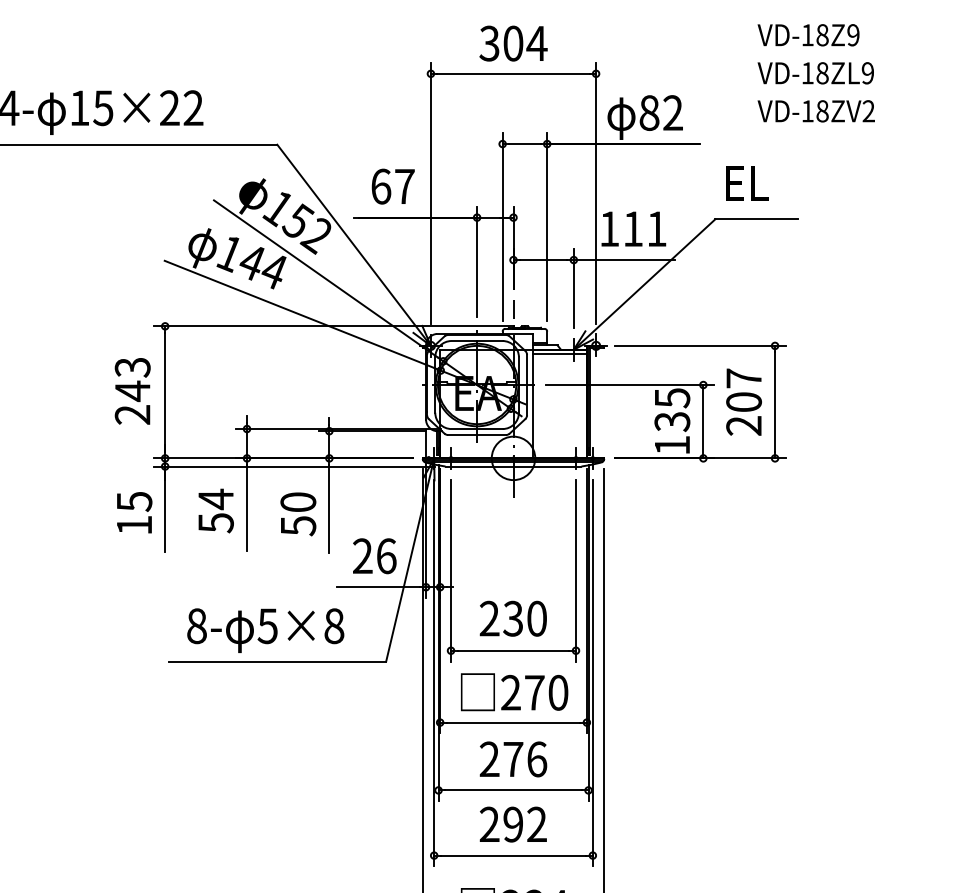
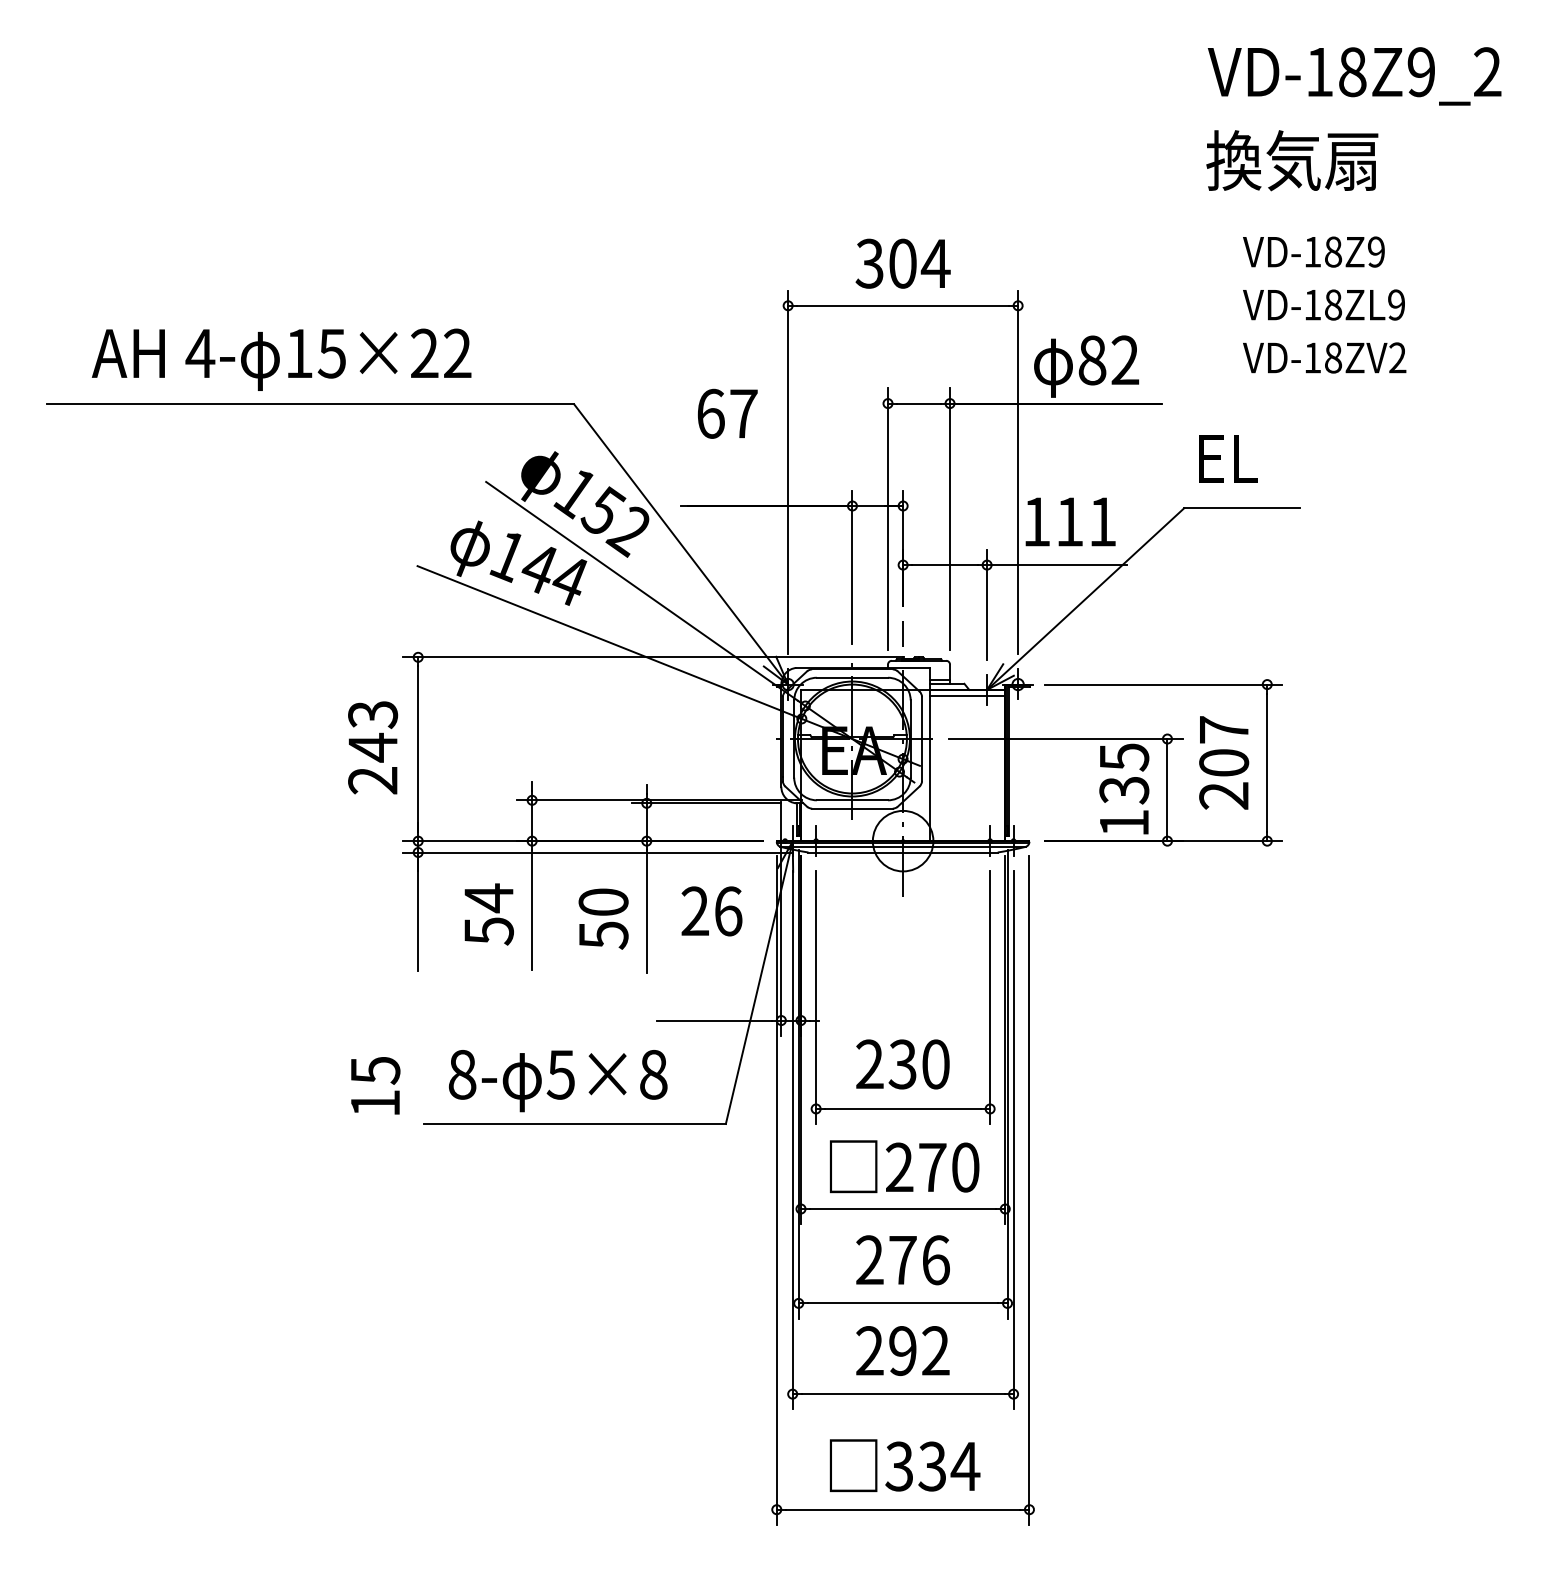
text: (393, 186) -> (727, 413), moved
text: (134, 512) -> (375, 1085), moved
text: (374, 556) -> (711, 911), moved

